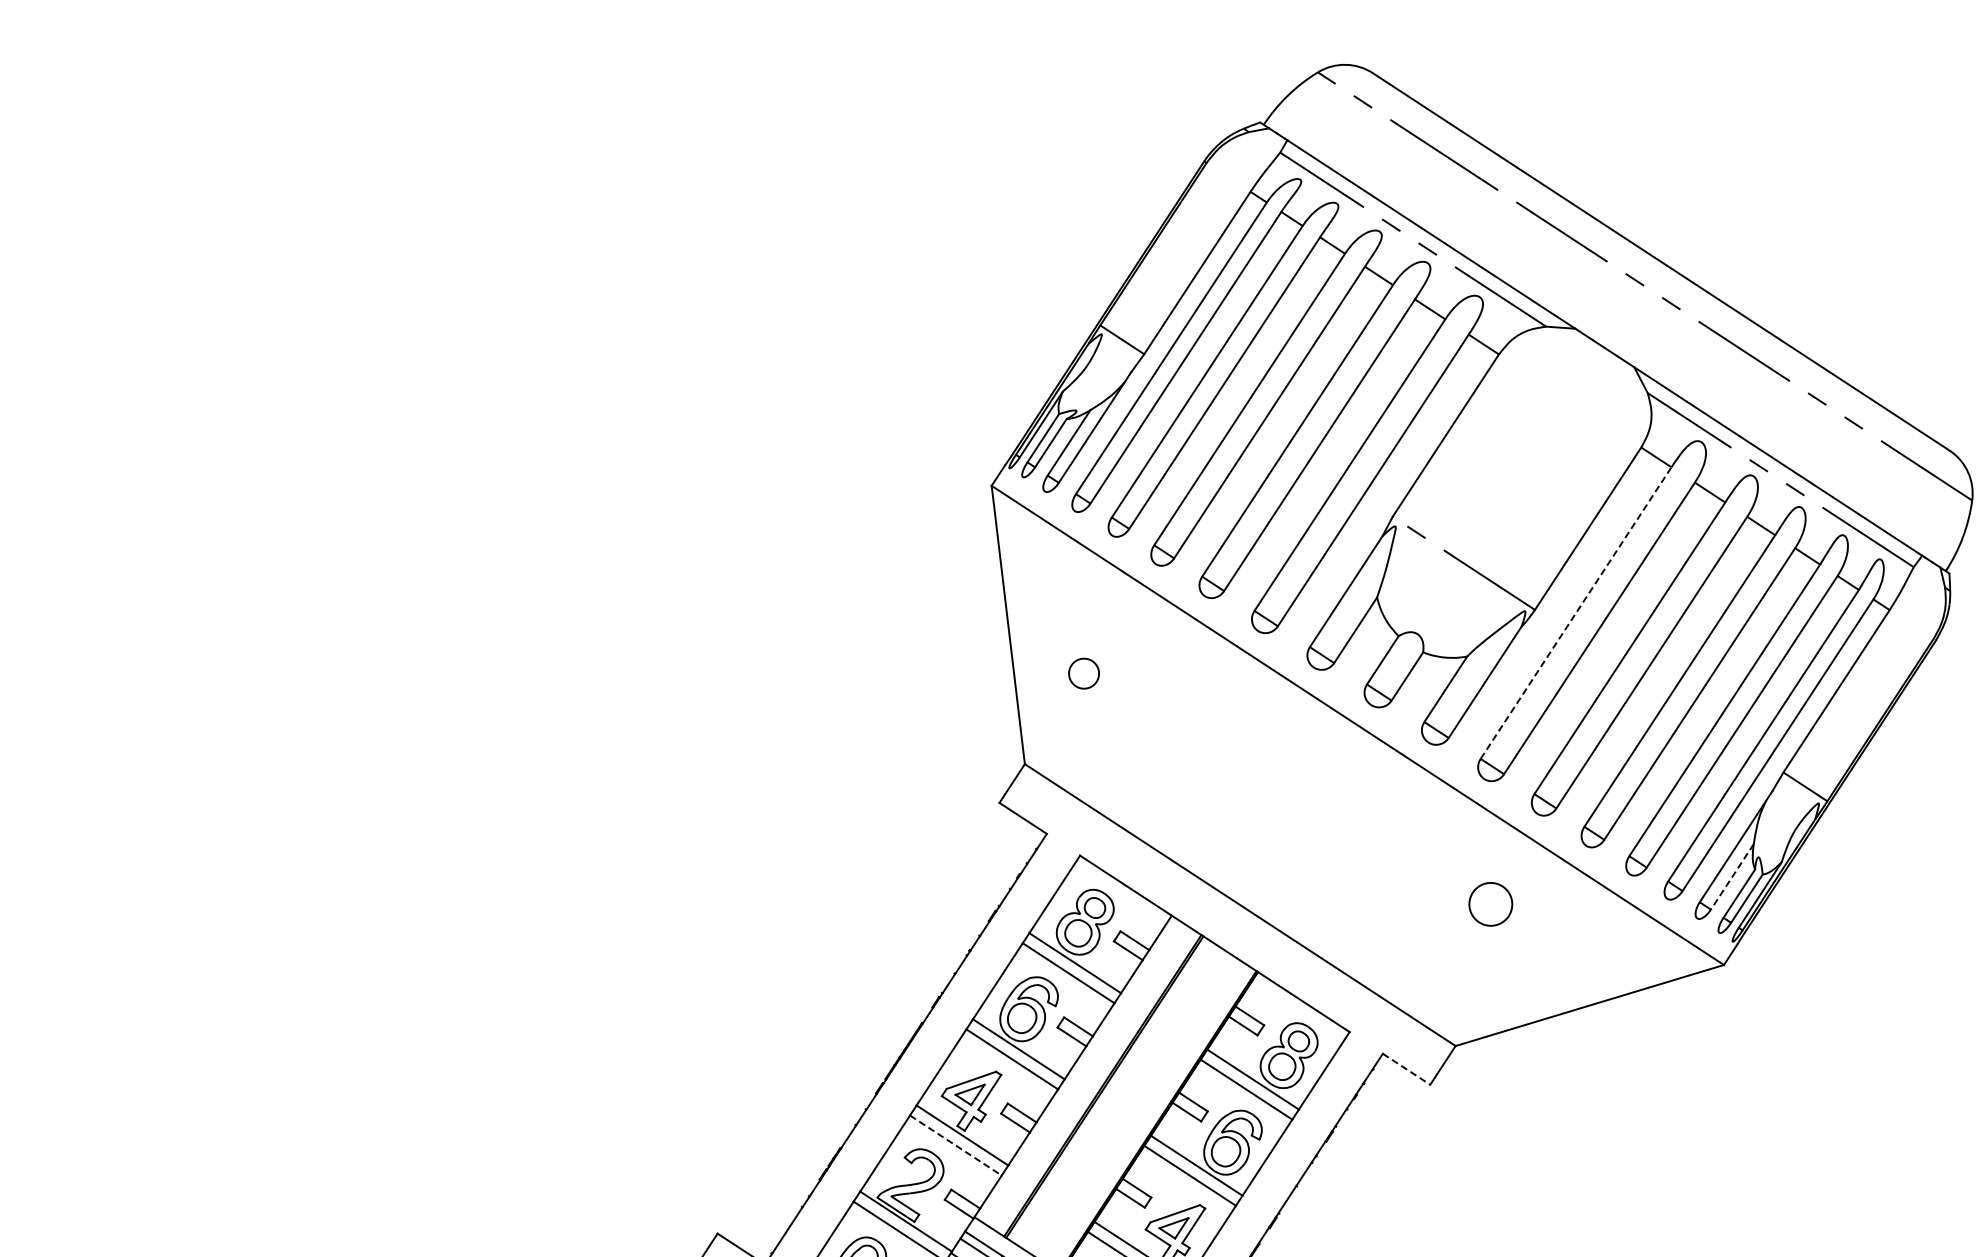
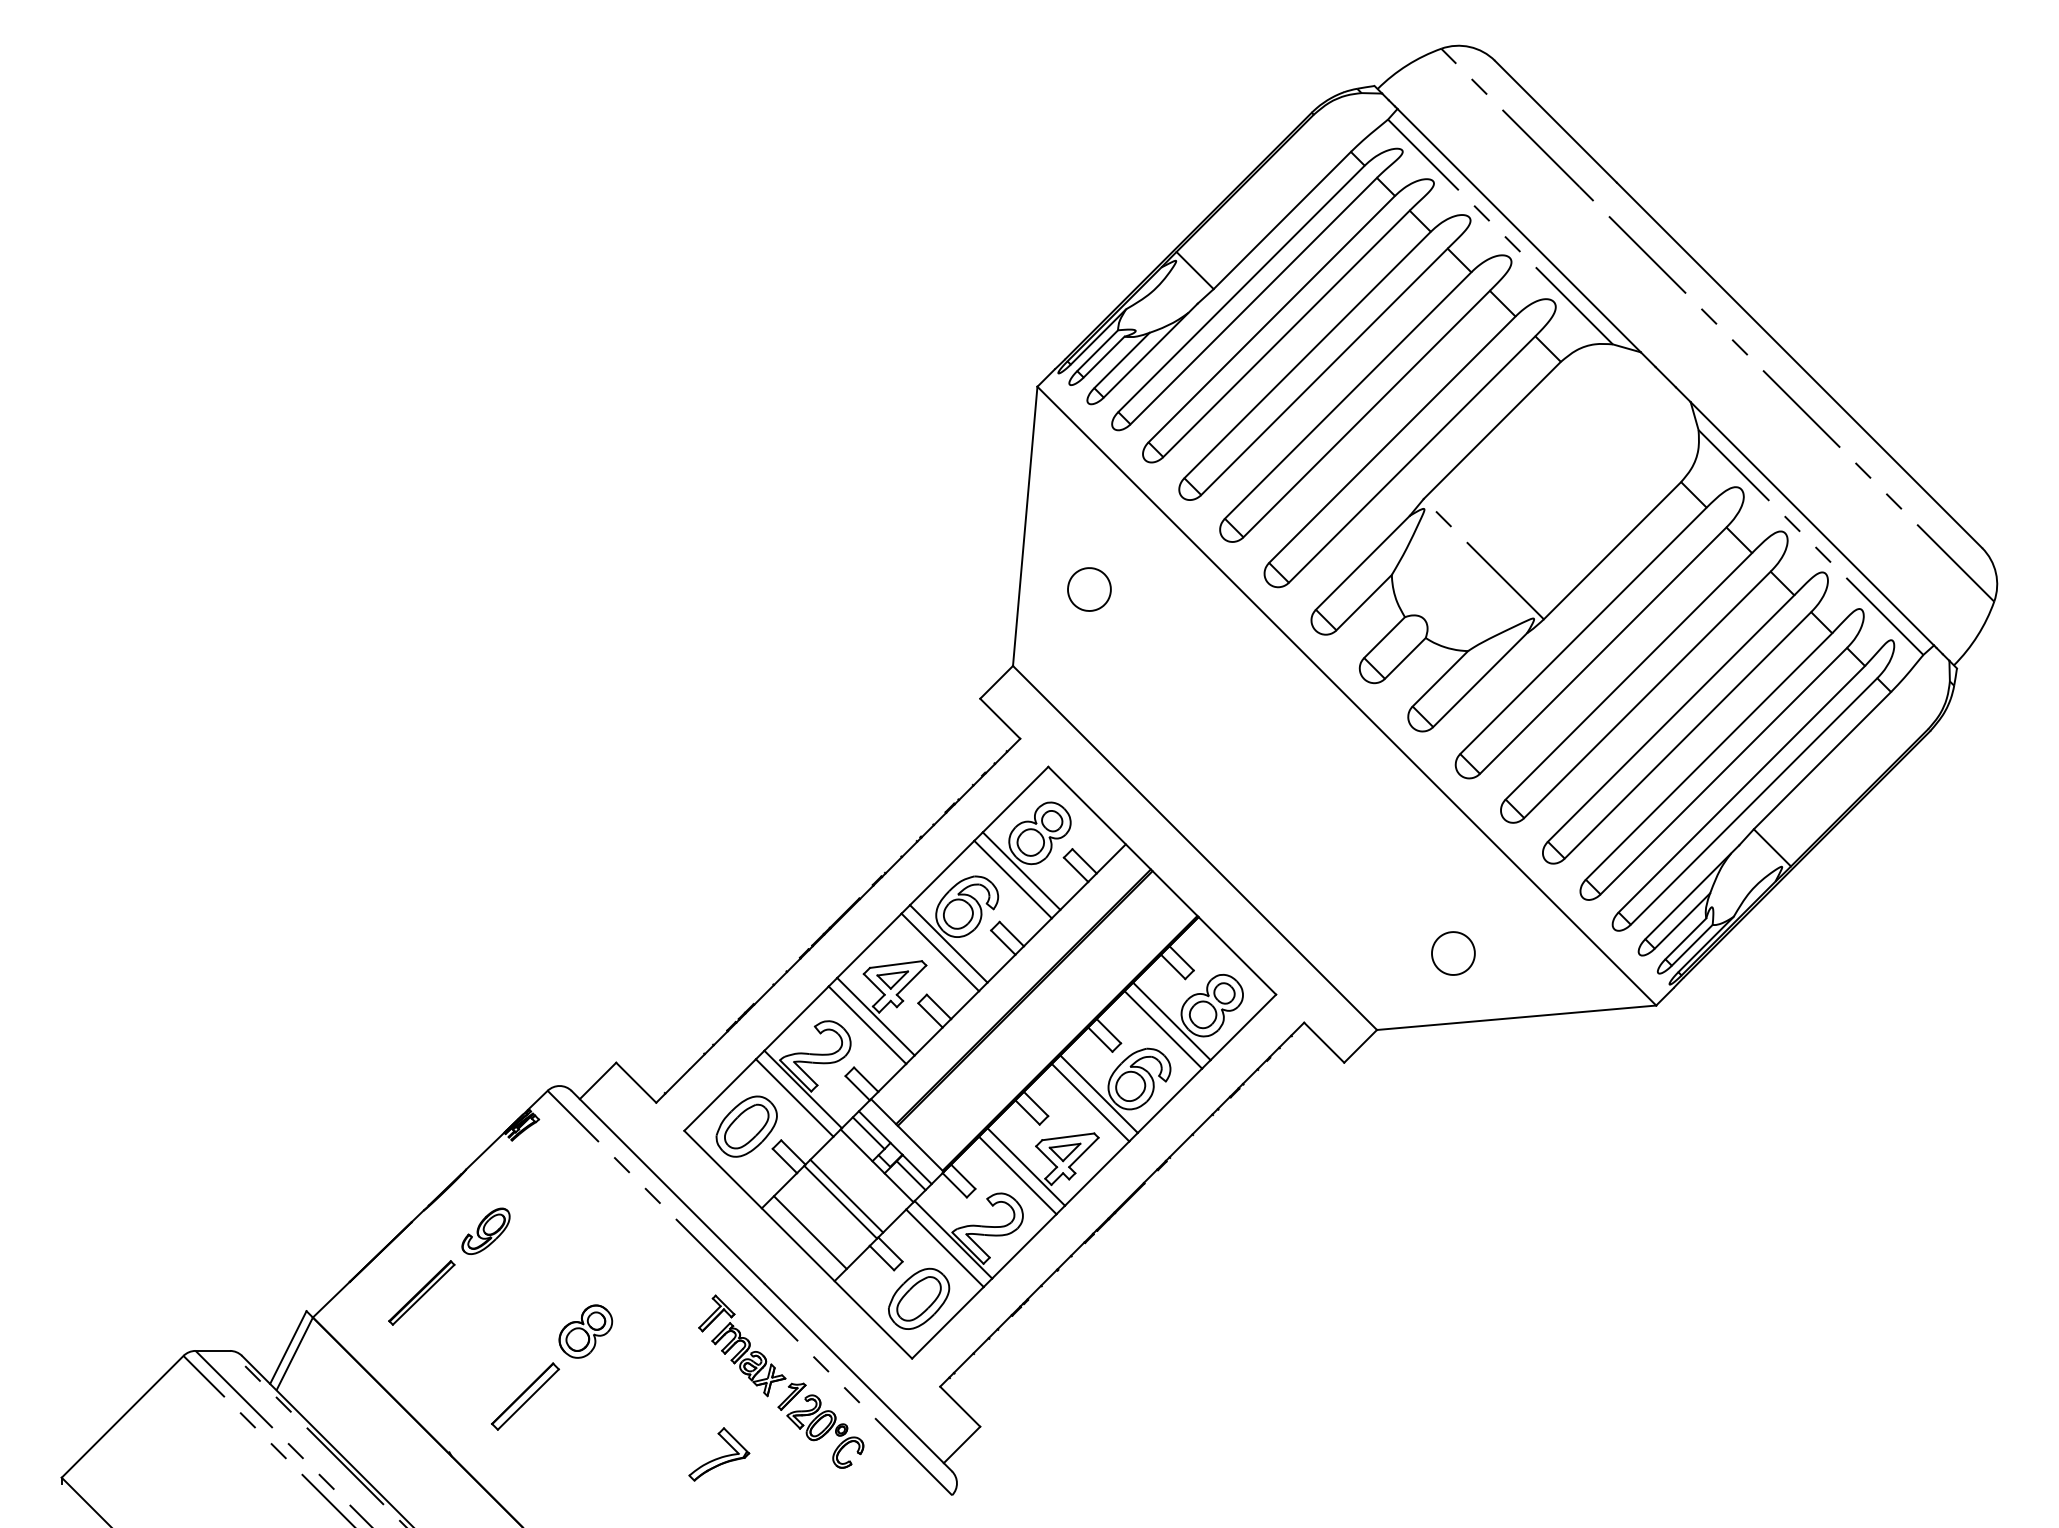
line: (1576, 612) -> (1583, 630), dashed -> solid
part: (1084, 673) -> (1089, 589), size x1.43
line: (1732, 877) -> (1682, 921), dashed -> solid
part: (1490, 904) -> (1453, 953), moved
line: (1406, 1069) -> (1324, 1043), dashed -> solid
line: (955, 1145) -> (867, 1025), dashed -> solid

